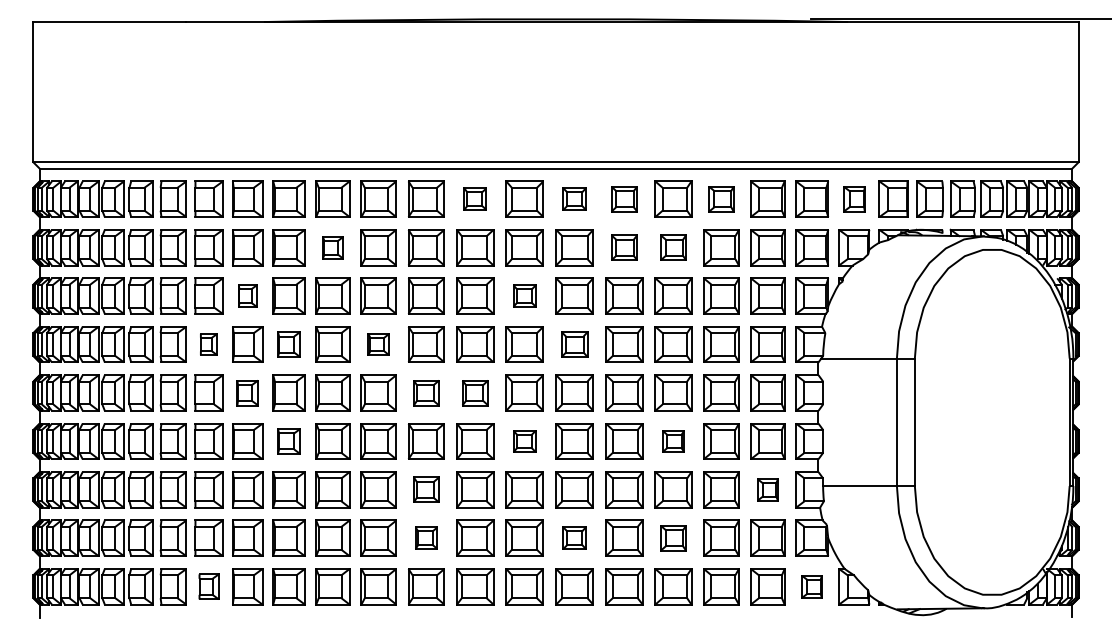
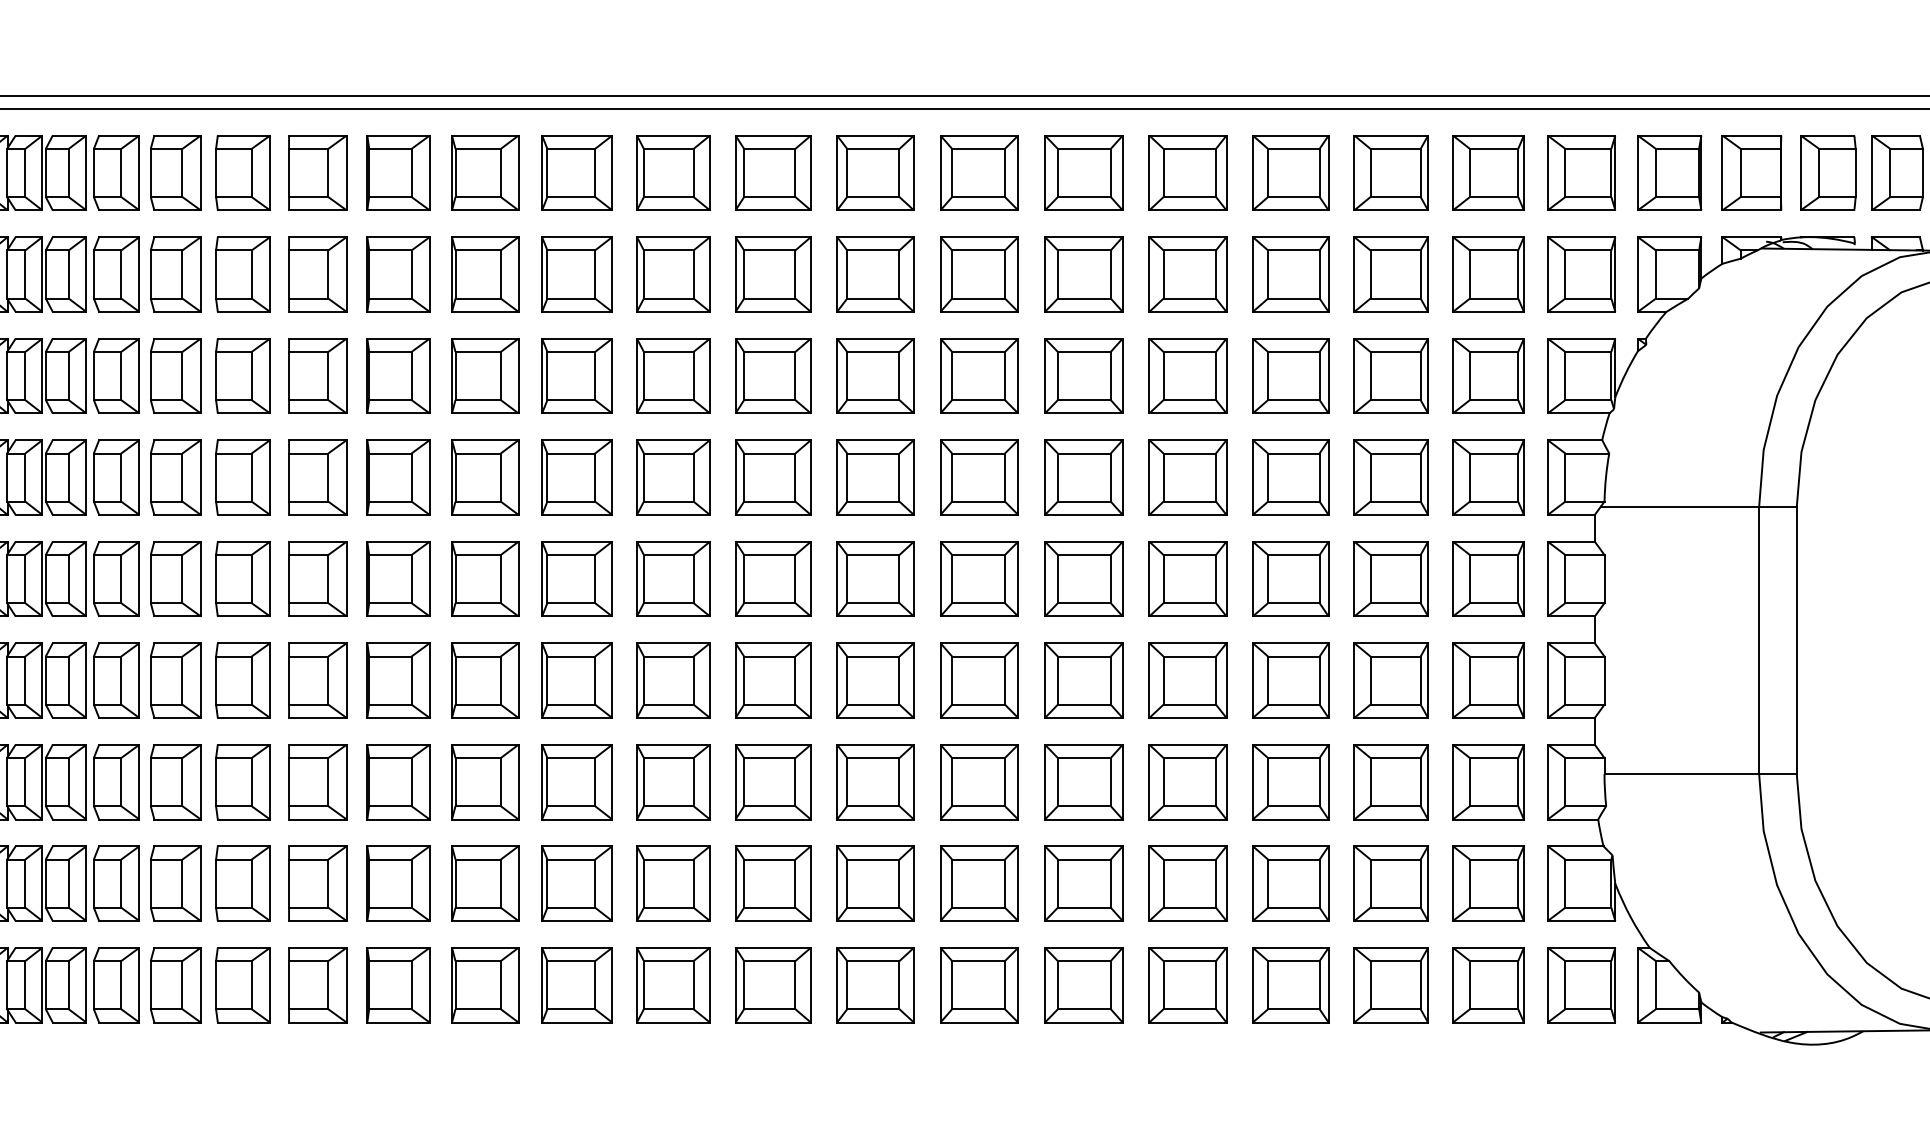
part: (475, 198) -> (875, 171), size x1.67
part: (574, 198) -> (1083, 171), size x1.67
part: (624, 198) -> (1188, 171), size x1.43
part: (721, 198) -> (1391, 171), size x1.43
part: (854, 198) -> (1670, 171), size x1.43
part: (332, 247) -> (576, 274), size x1.67
part: (624, 247) -> (1188, 274), size x1.43
part: (673, 247) -> (1290, 274), size x1.43
part: (247, 295) -> (398, 374), size x1.67
part: (524, 295) -> (978, 374), size x1.67
part: (208, 344) -> (316, 477), size x1.67
part: (288, 344) -> (484, 477), size x1.43
part: (378, 344) -> (672, 477), size x1.67
part: (574, 344) -> (1083, 477), size x1.43
part: (247, 392) -> (398, 577), size x1.43
part: (426, 392) -> (773, 577), size x1.43
part: (475, 392) -> (875, 577), size x1.43
part: (288, 441) -> (484, 680), size x1.43
part: (524, 441) -> (978, 680), size x1.67
part: (673, 441) -> (1290, 680), size x1.67
part: (426, 489) -> (773, 781), size x1.43
part: (767, 489) -> (1487, 781), size x1.67
part: (426, 537) -> (773, 881), size x1.67
part: (574, 537) -> (1083, 881), size x1.67
part: (673, 537) -> (1290, 881), size x1.43
part: (208, 586) -> (316, 984), size x1.43
part: (811, 586) -> (1580, 984), size x1.67

